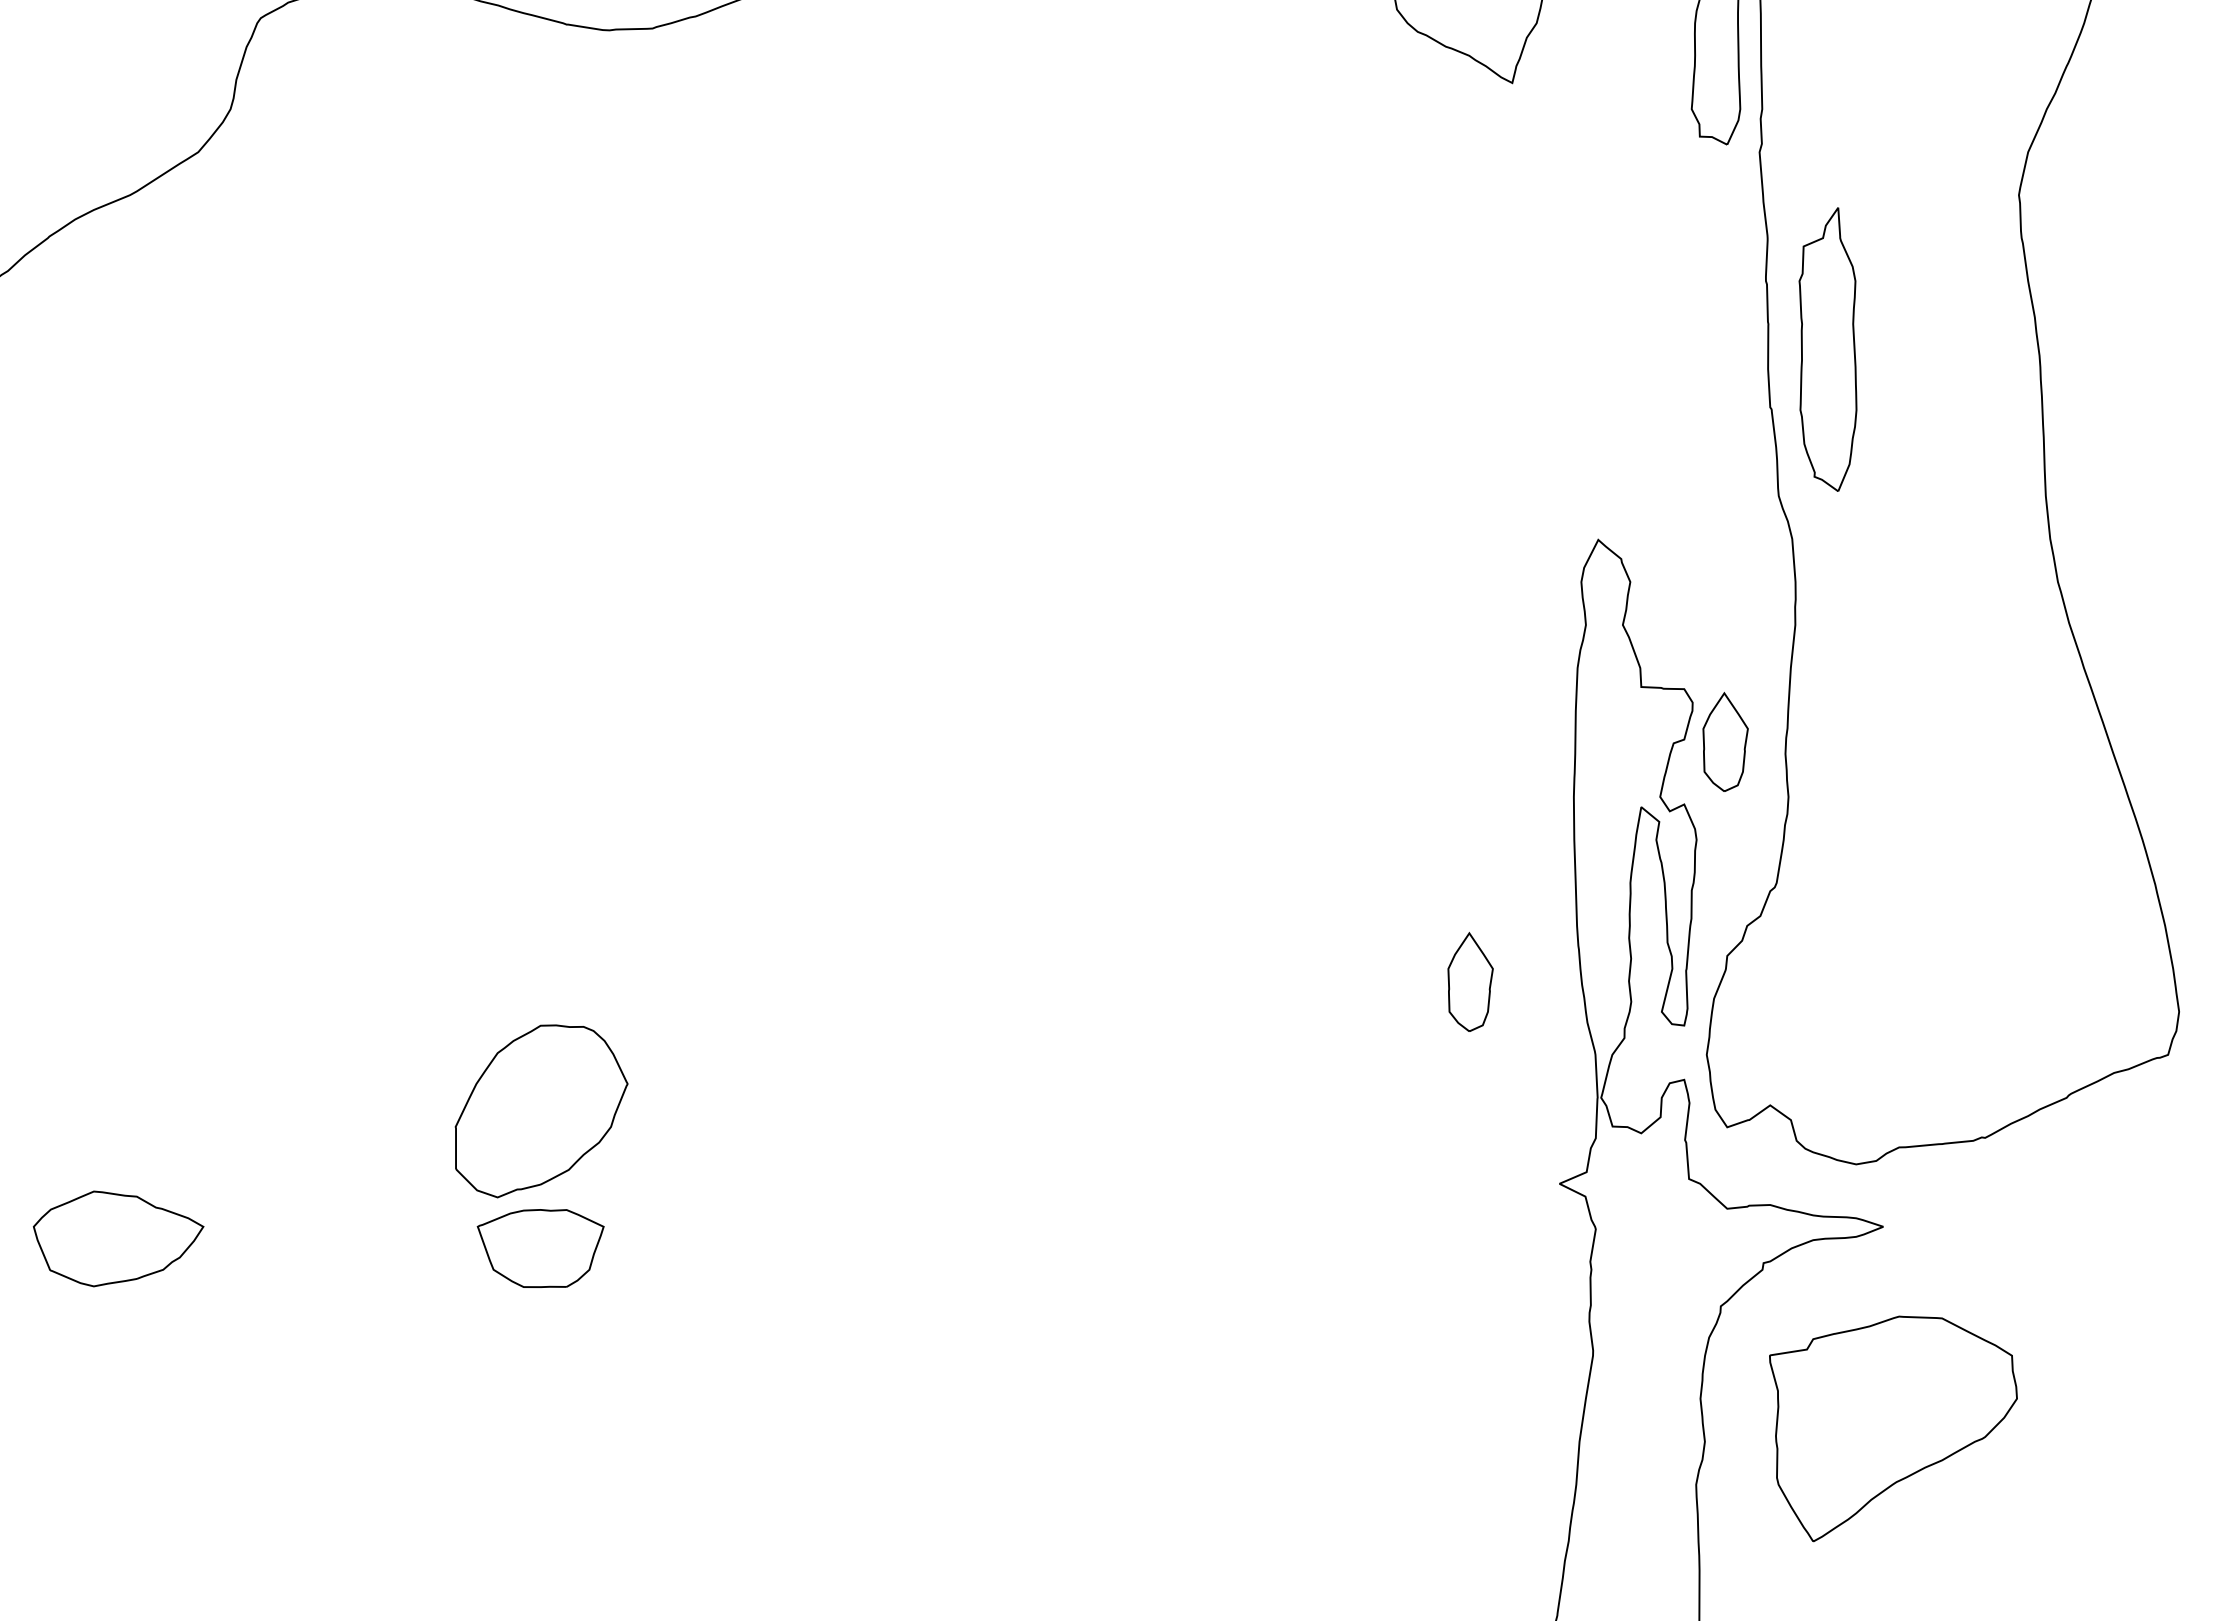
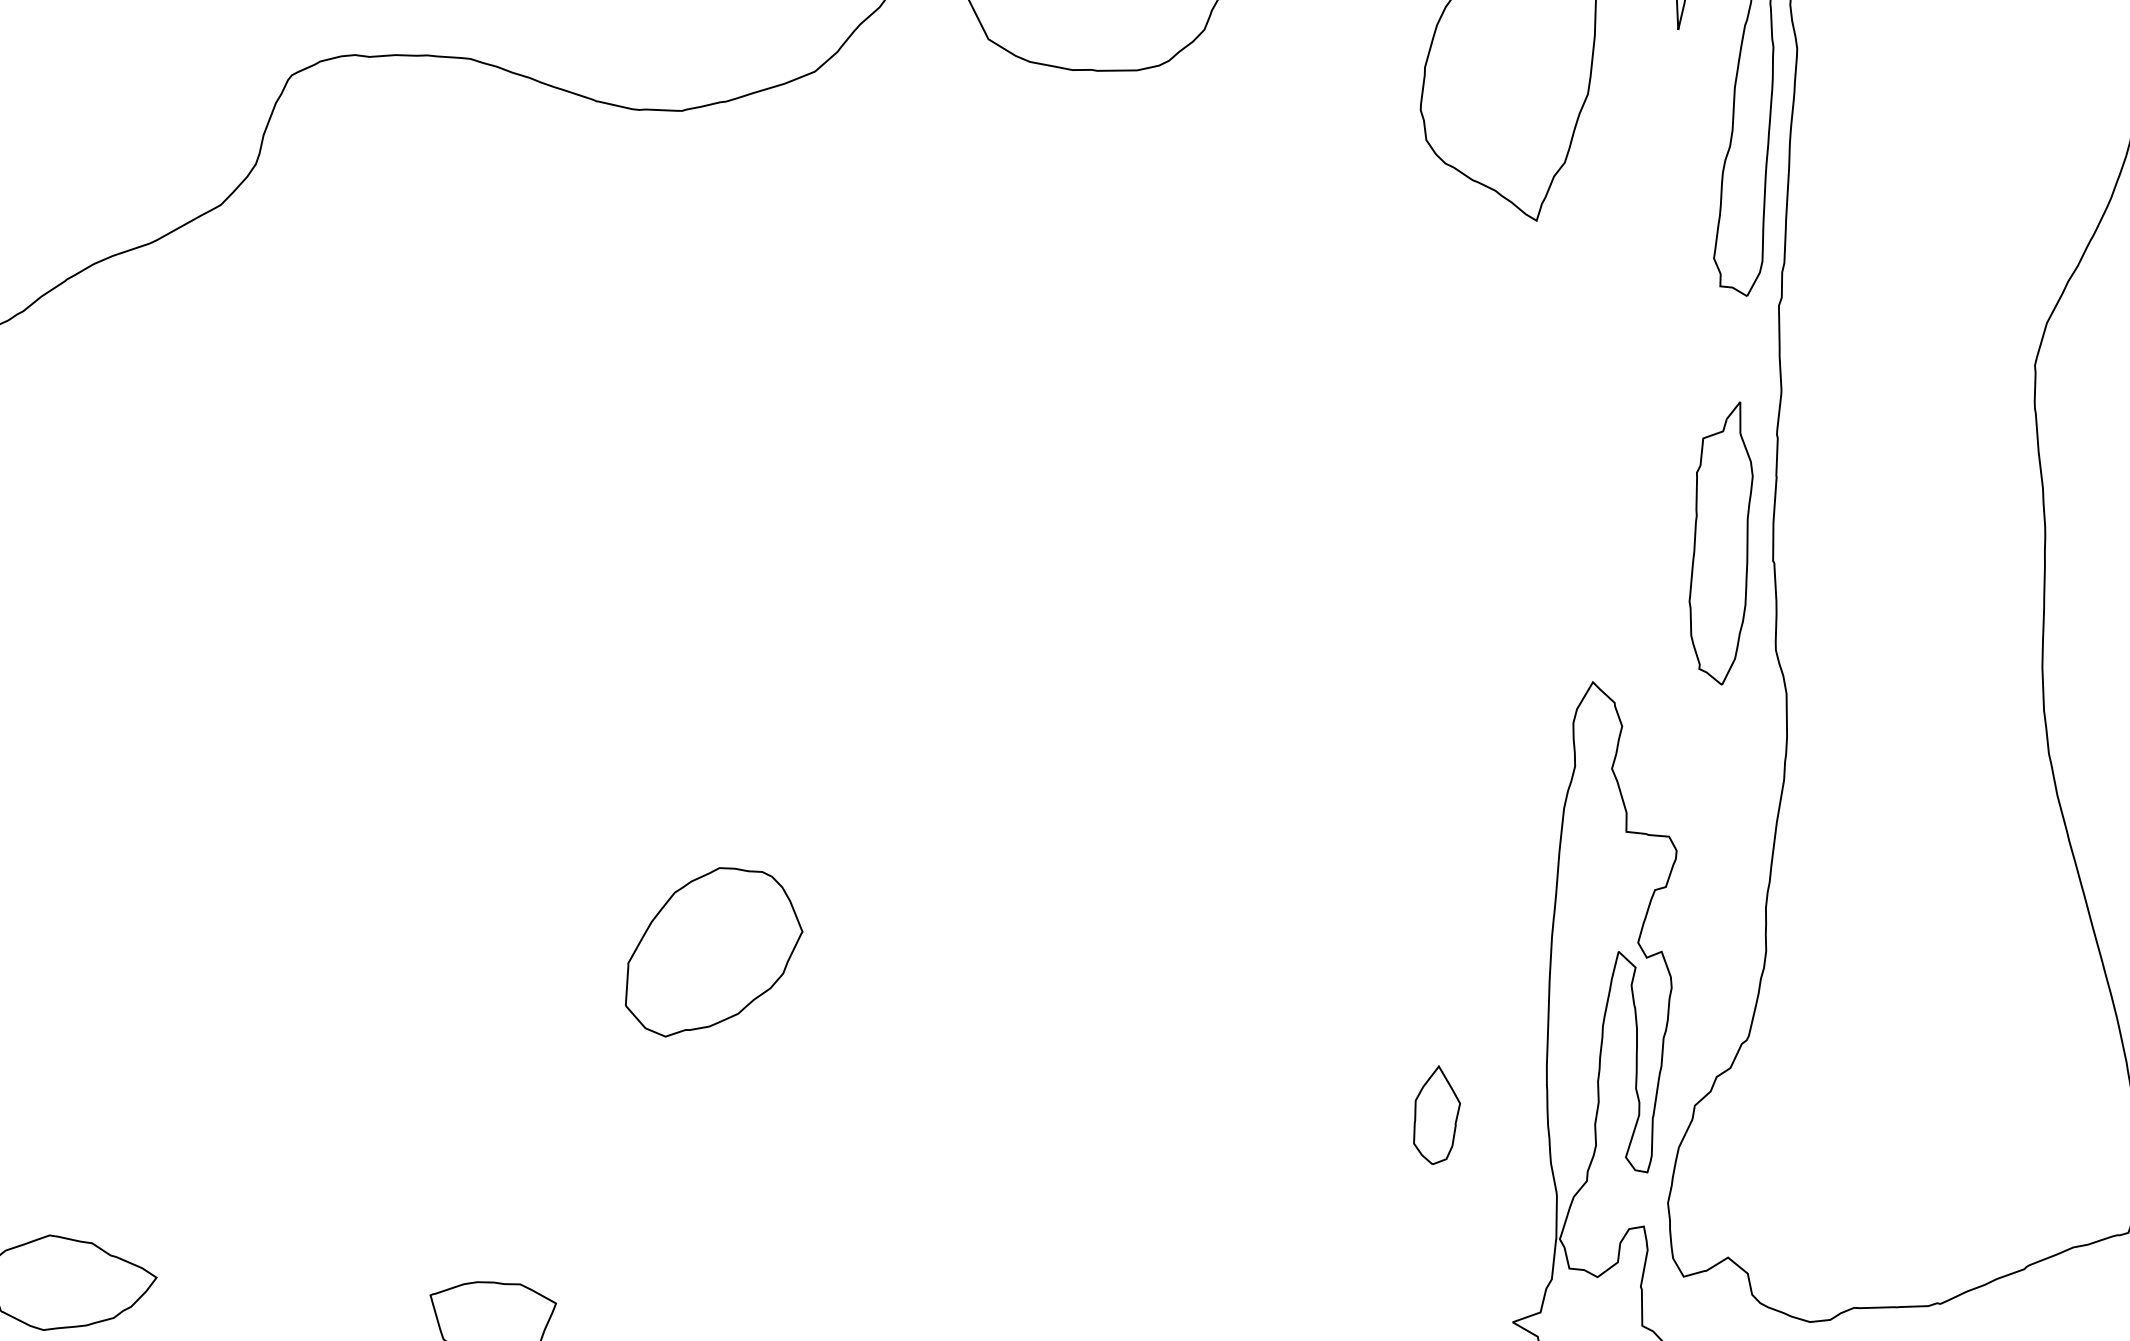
part: (1827, 349) -> (1720, 542), moved
part: (1725, 741) -> (1706, 891), removed
part: (541, 1111) -> (714, 953), moved

